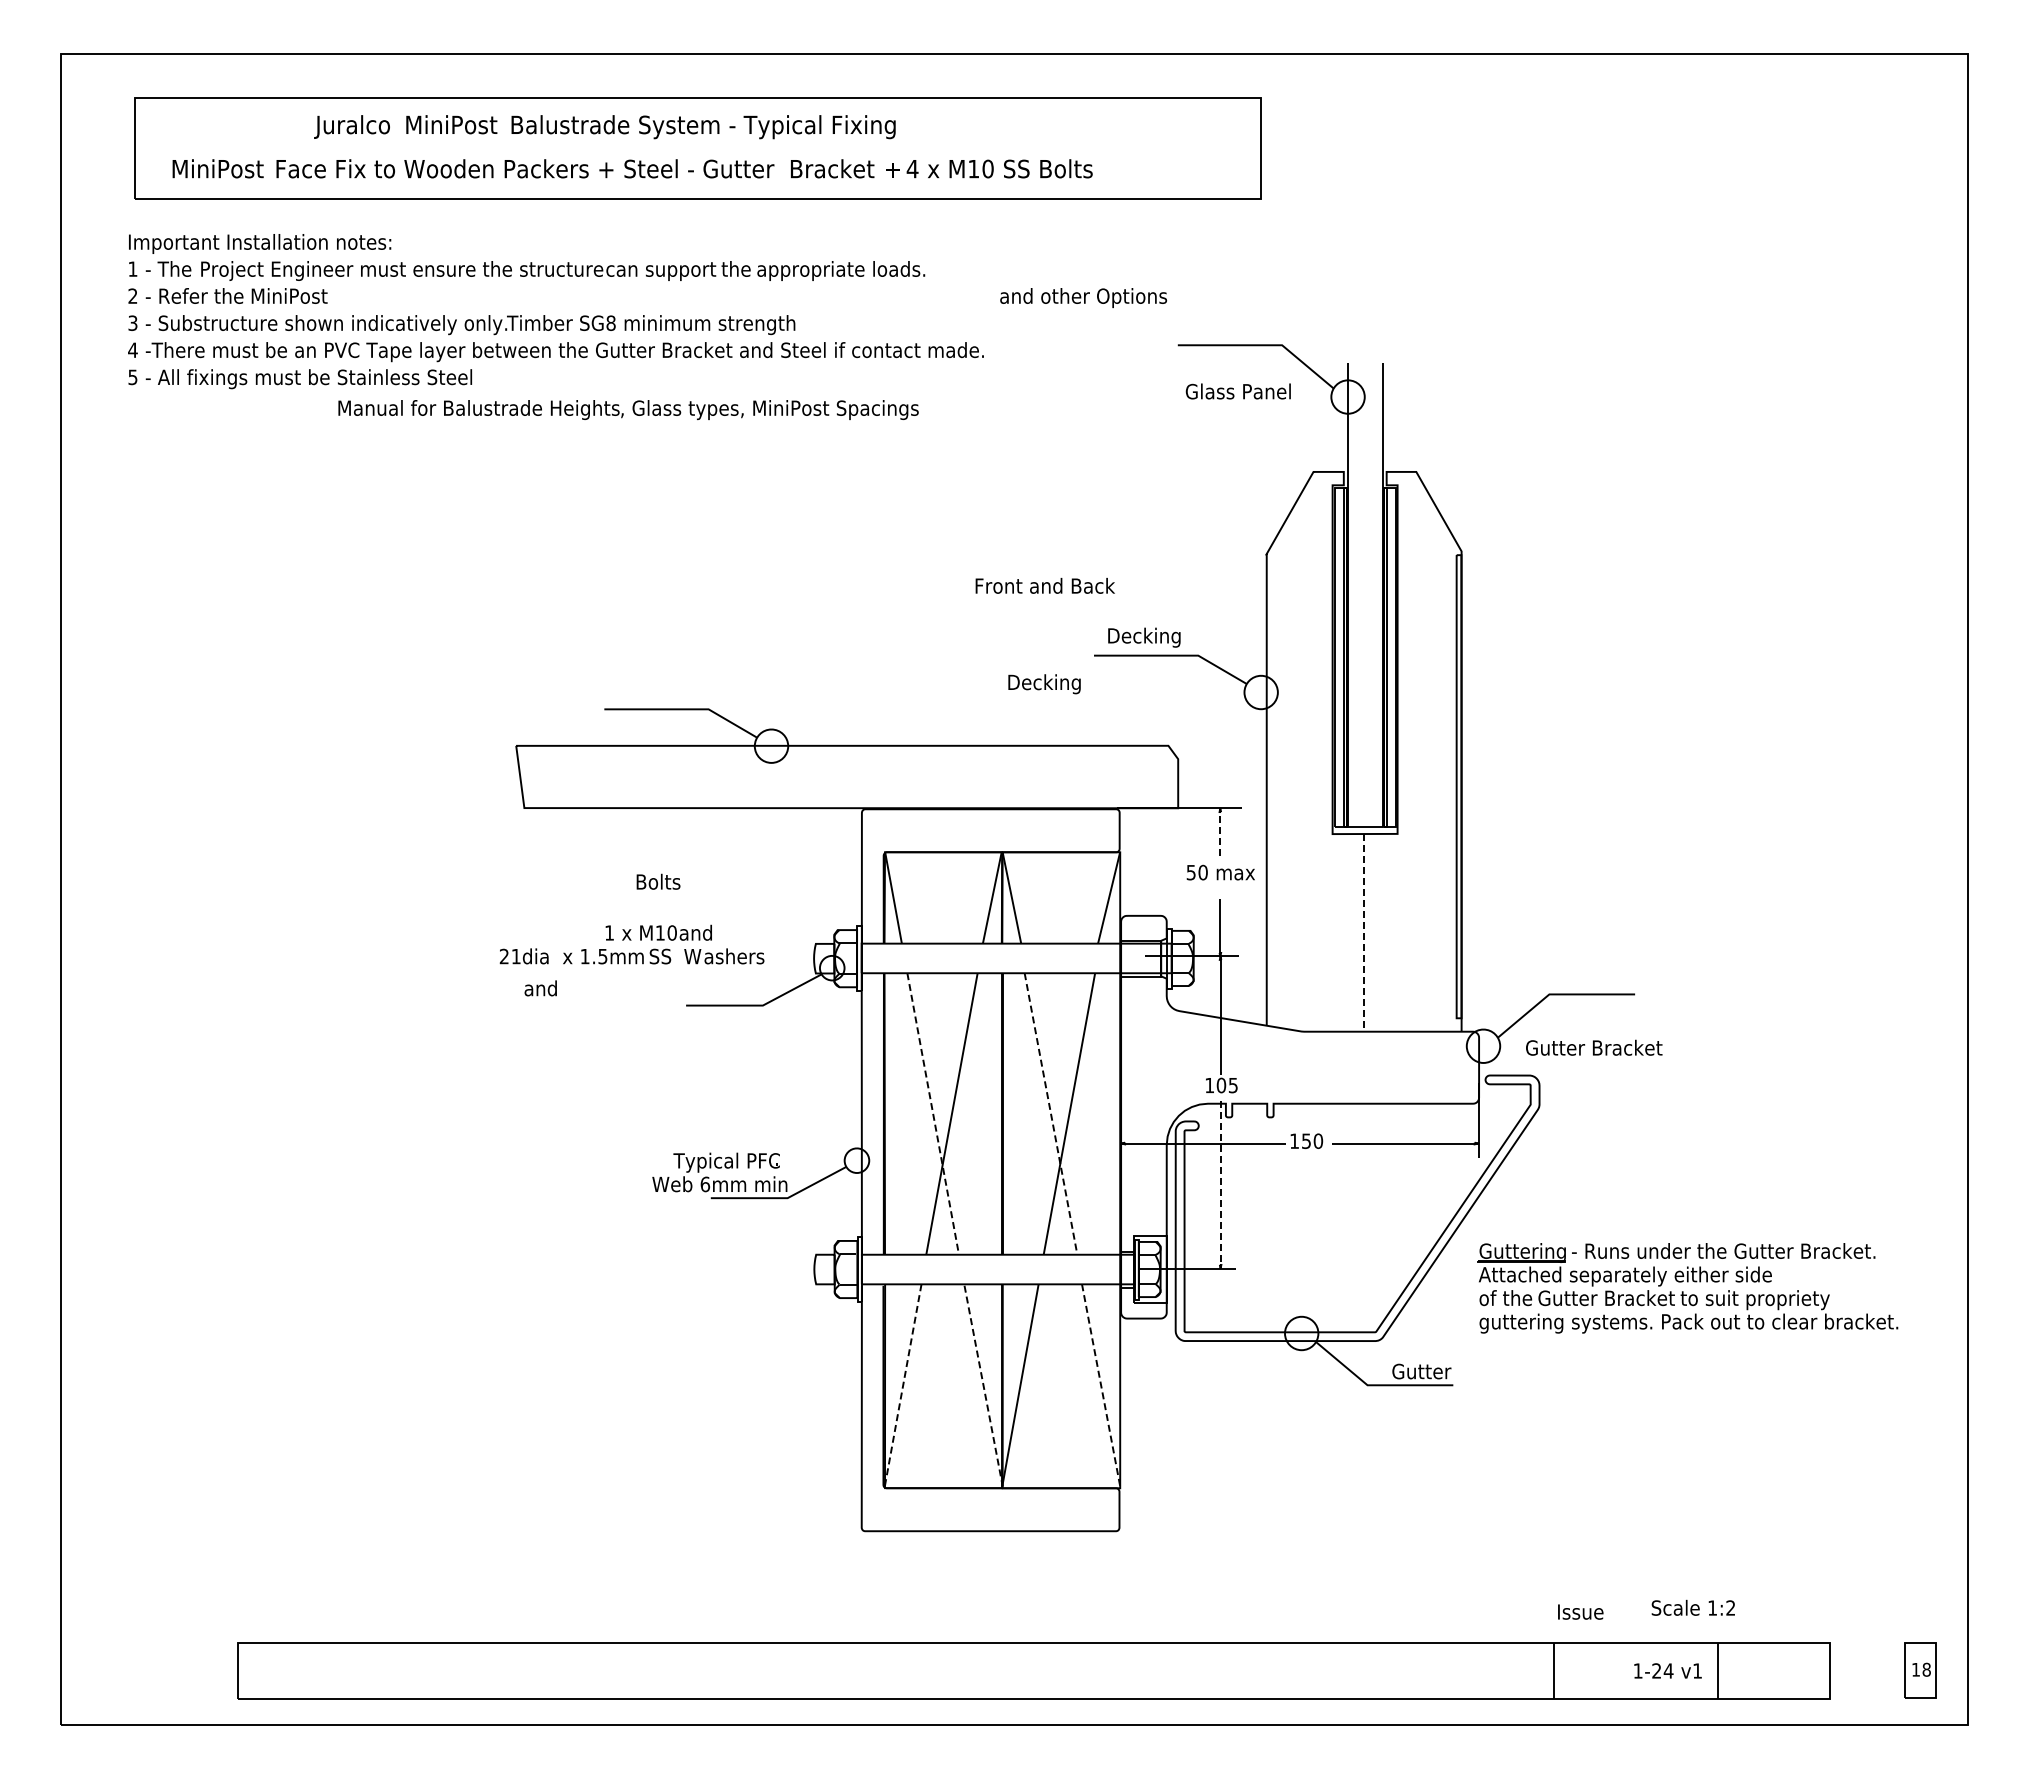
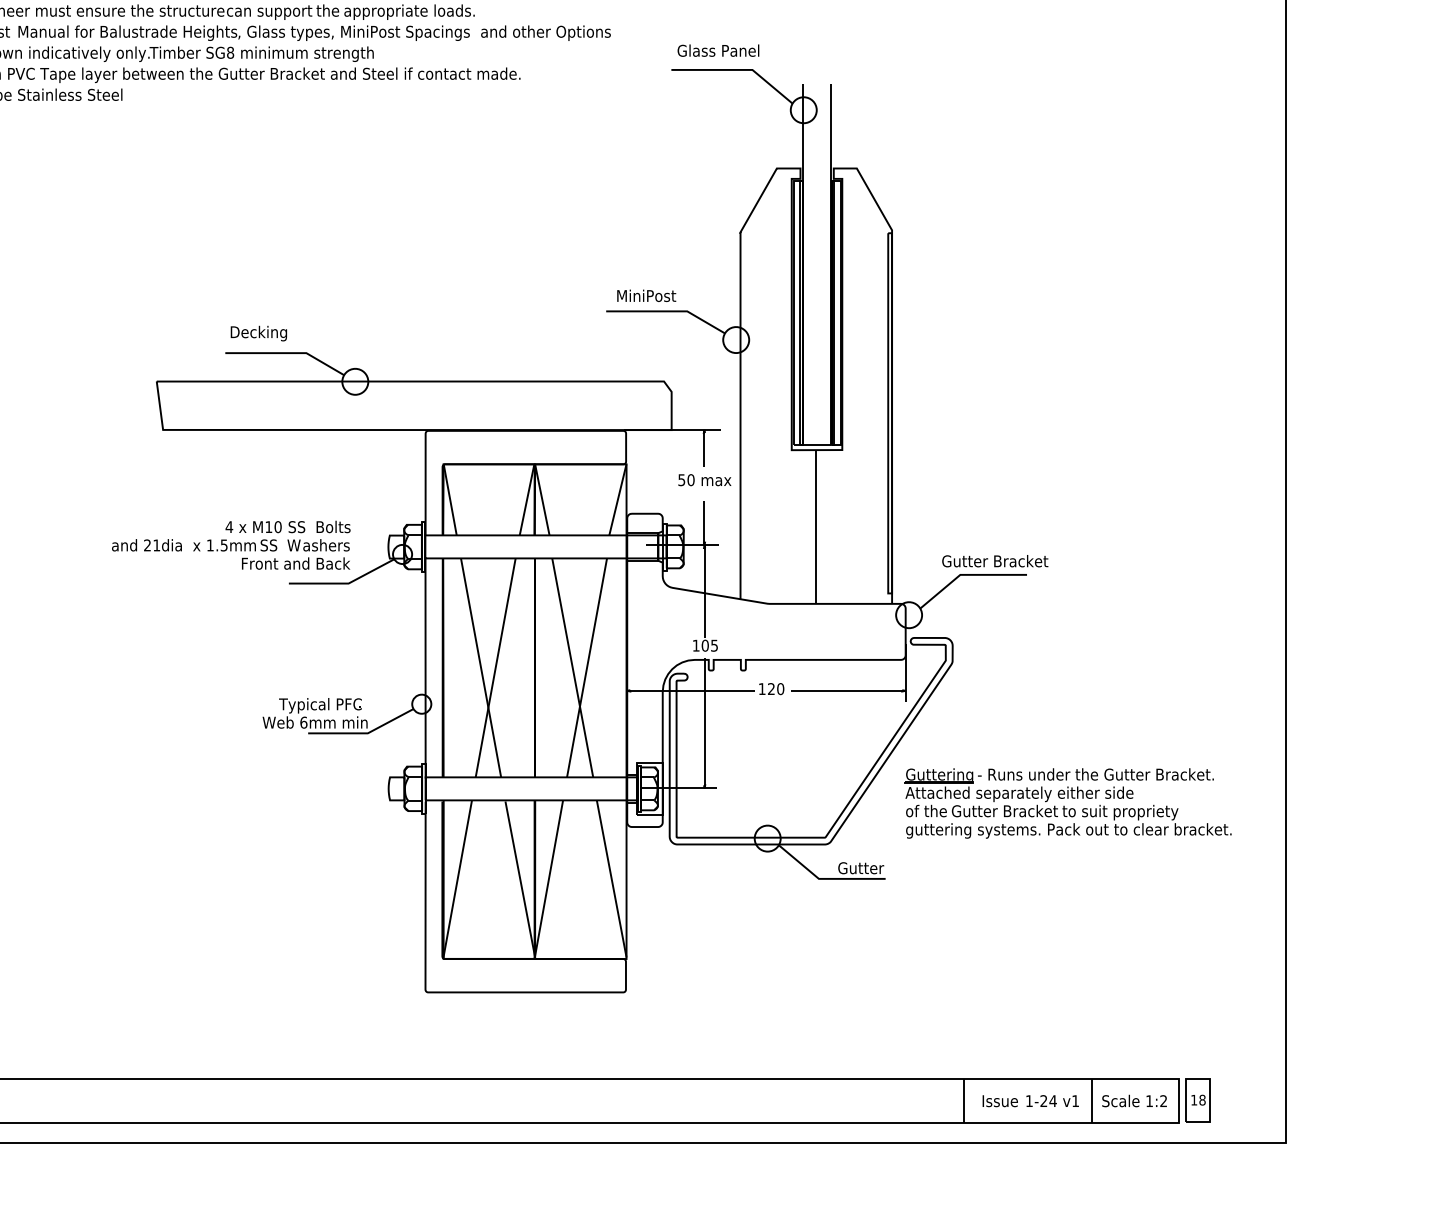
text: (1083, 298) -> (545, 33), moved
text: (1237, 391) -> (717, 50), moved
text: (628, 410) -> (244, 33), moved
text: (1044, 585) -> (295, 563), moved
text: (1147, 637) -> (647, 297), Decking -> MiniPost
text: (1044, 684) -> (258, 333), moved
line: (1220, 831) -> (704, 448), dashed -> solid
text: (658, 881) -> (333, 526), moved
text: (609, 932) -> (229, 526), 1 -> 4
text: (695, 932) -> (296, 526), and -> SS
line: (1363, 932) -> (815, 526), dashed -> solid
text: (540, 988) -> (124, 545), moved
text: (1594, 1047) -> (995, 560), moved
line: (933, 1114) -> (481, 668), dashed -> solid
line: (1051, 1114) -> (573, 668), dashed -> solid
text: (1306, 1141) -> (771, 689), 150 -> 120
line: (1220, 1185) -> (704, 723), dashed -> solid
line: (1101, 1385) -> (611, 879), dashed -> solid
line: (903, 1386) -> (457, 879), dashed -> solid
line: (983, 1386) -> (520, 879), dashed -> solid
text: (1692, 1607) -> (1133, 1100), moved
text: (1580, 1611) -> (1000, 1100), moved
part: (1920, 1670) -> (1197, 1100), moved

